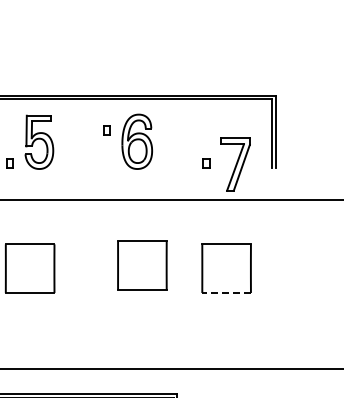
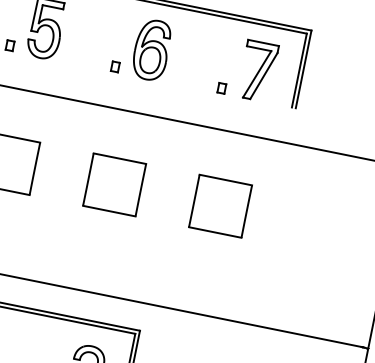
part: (106, 130) -> (114, 66), moved
part: (235, 164) -> (257, 71), moved
part: (142, 265) -> (114, 184), moved
line: (226, 292) -> (215, 231), dashed -> solid

